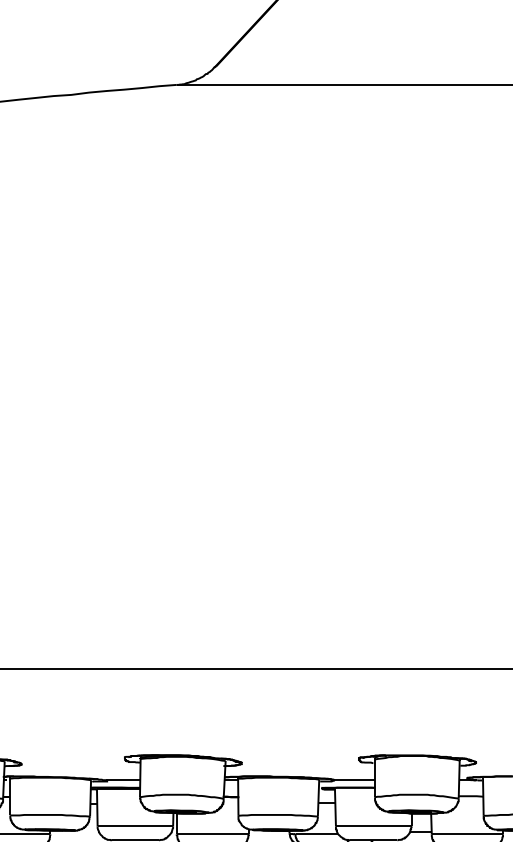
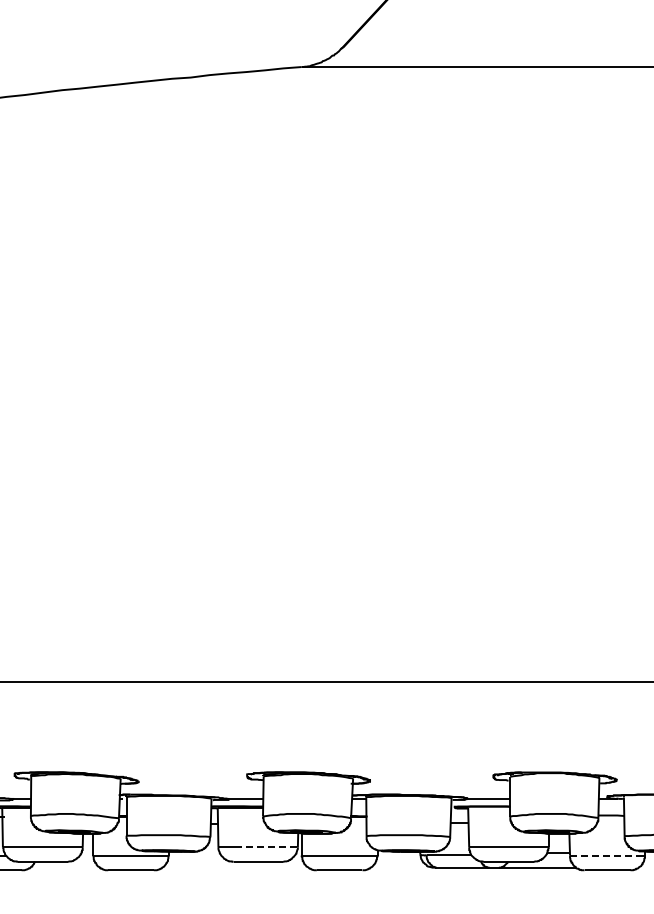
line: (143, 826) -> (266, 847), solid -> dashed
line: (465, 834) -> (605, 855), solid -> dashed

